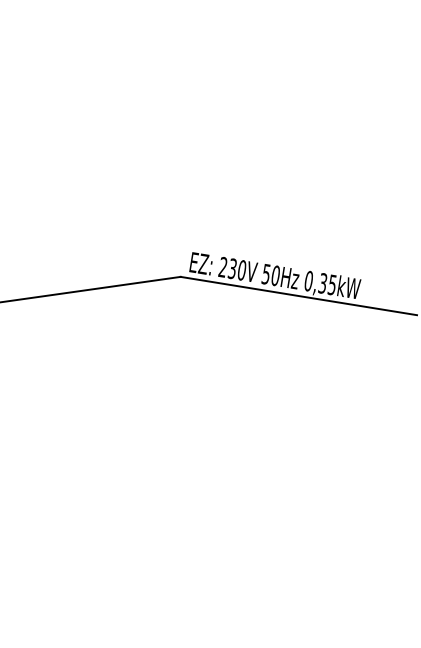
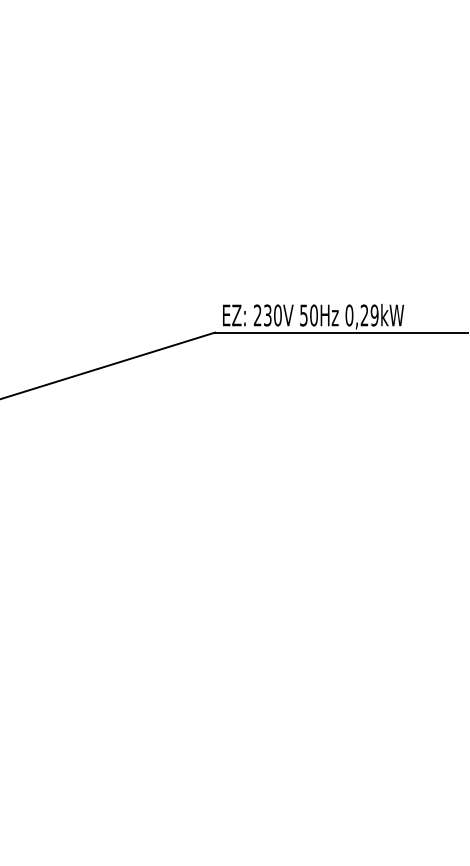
text: (327, 284) -> (369, 315), 0,35kW -> 0,29kW

